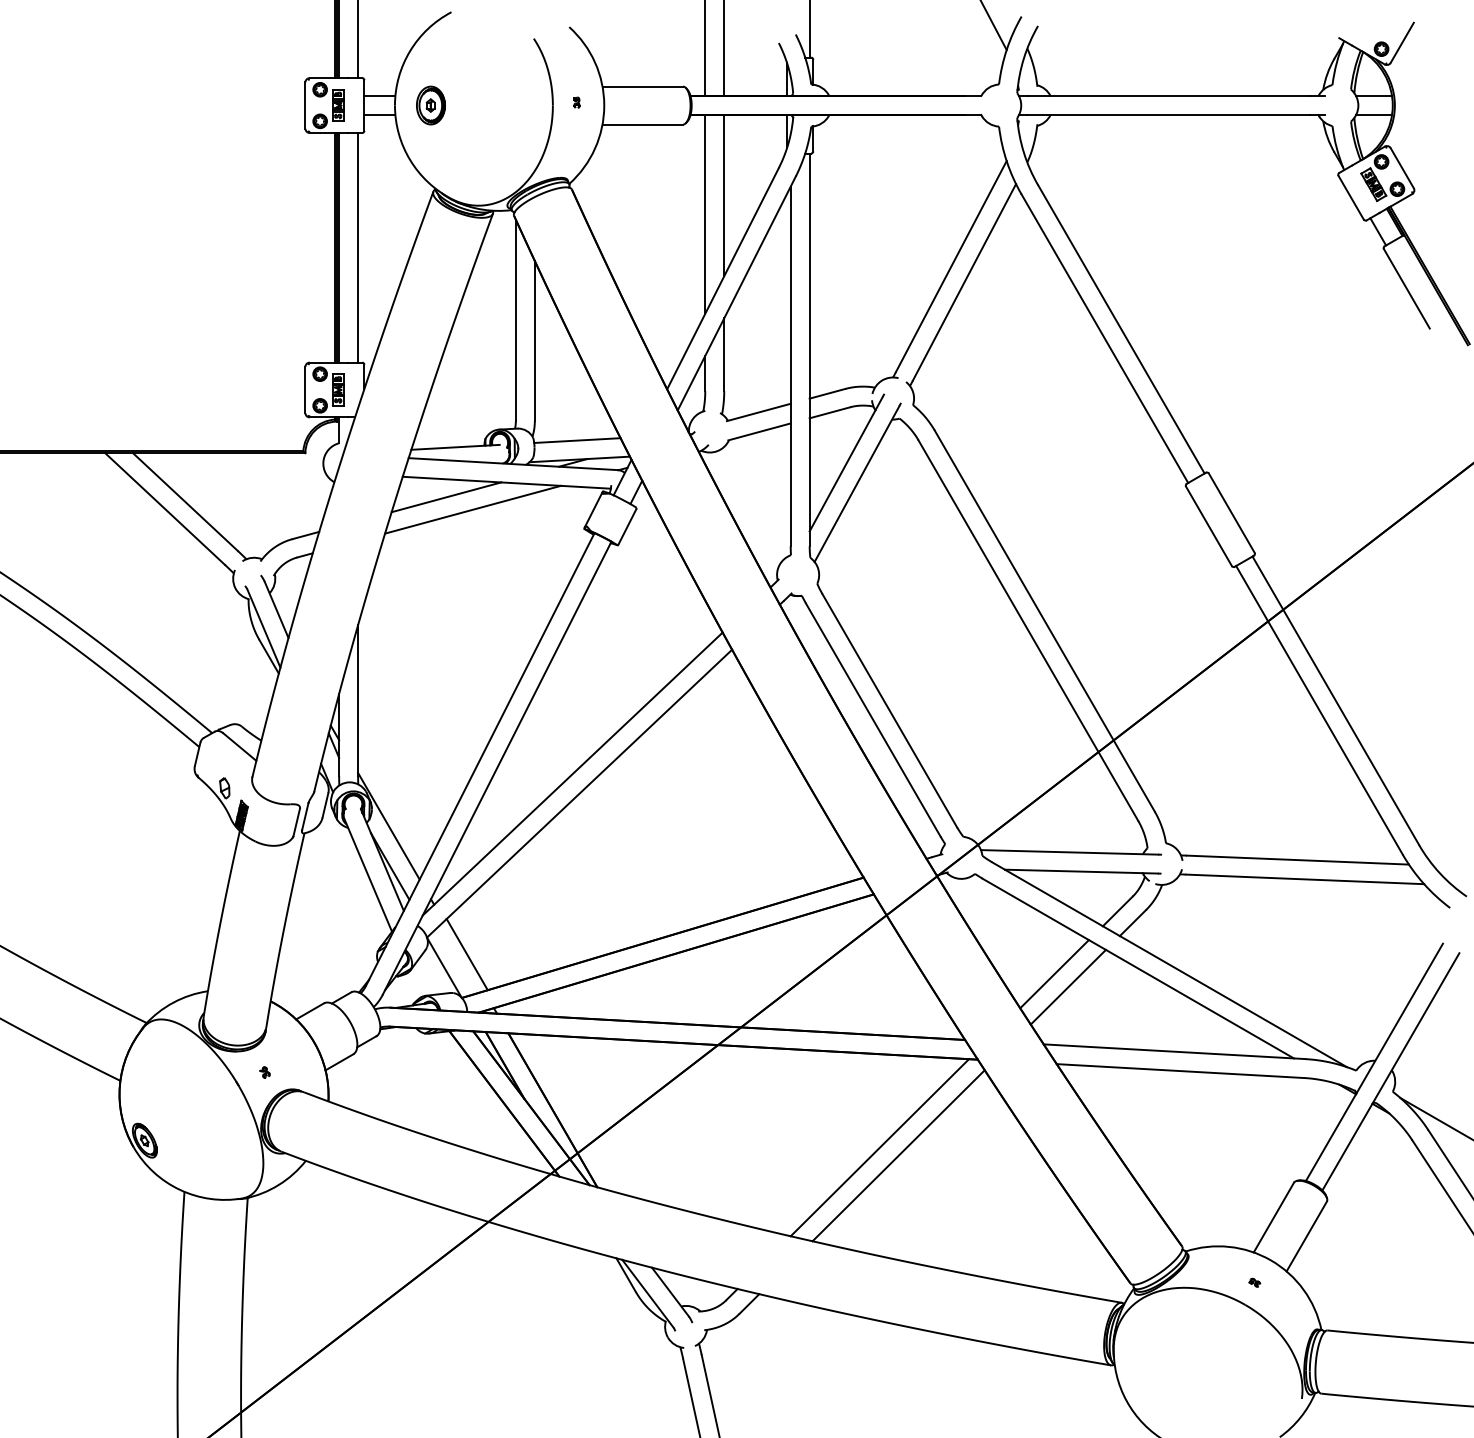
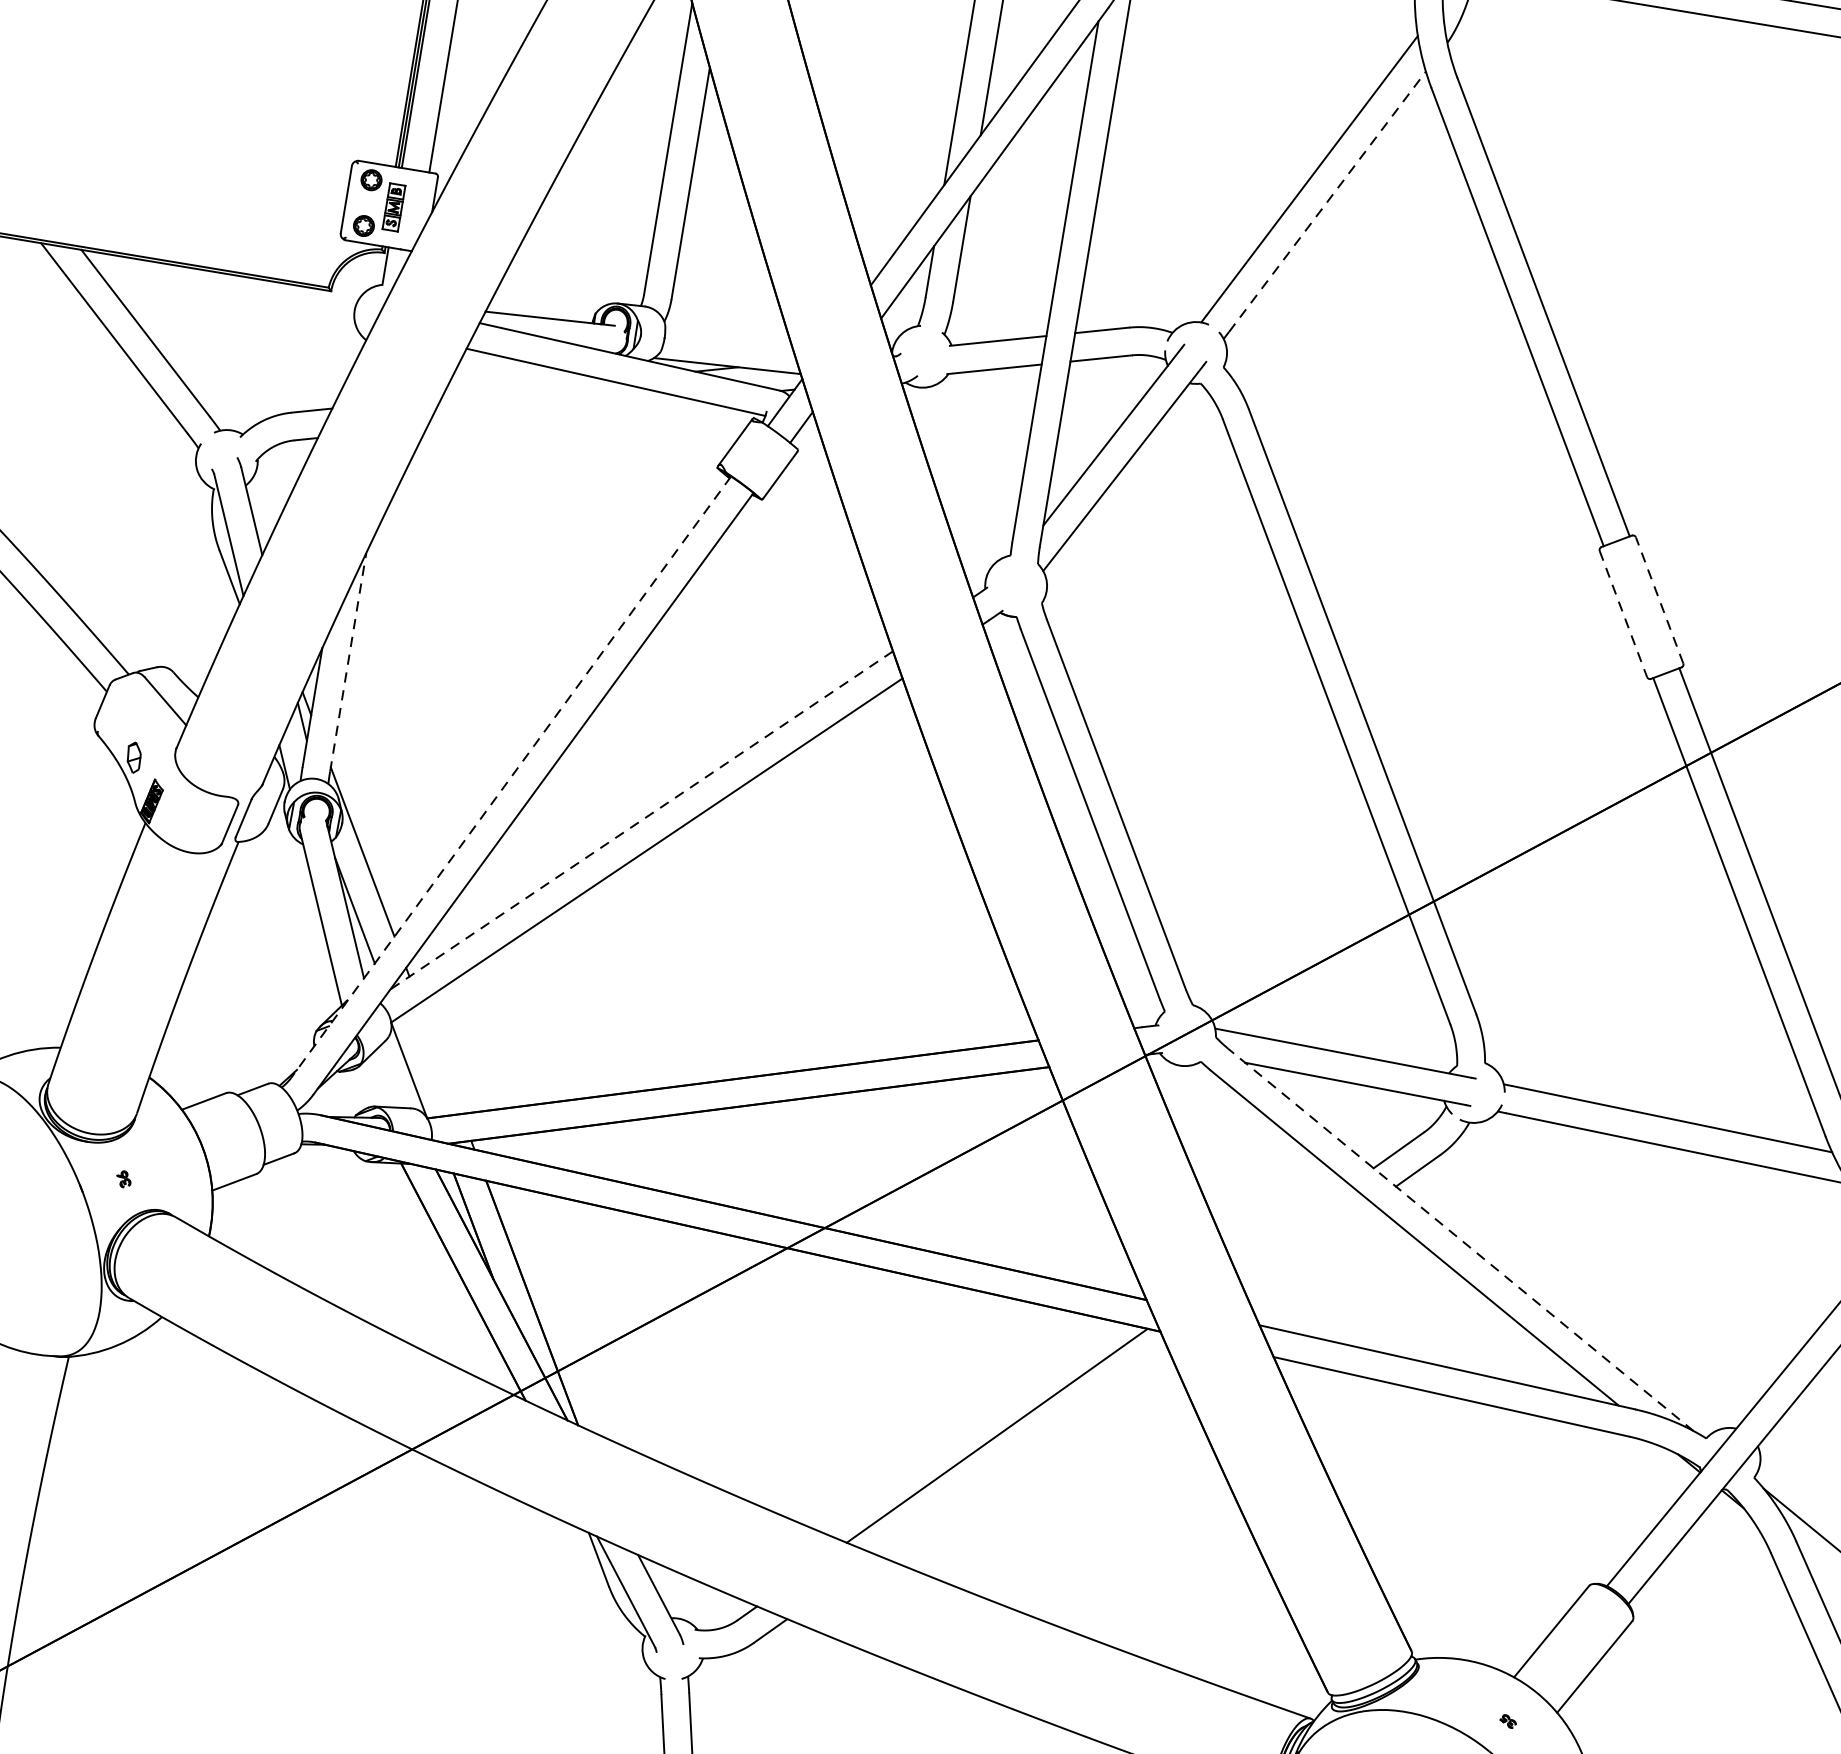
line: (964, 281) -> (1327, 200), solid -> dashed
line: (577, 440) -> (728, 338), removed
line: (446, 497) -> (525, 389), removed
line: (472, 509) -> (559, 412), removed
line: (1231, 513) -> (1659, 600), solid -> dashed
line: (1208, 526) -> (1622, 614), solid -> dashed
line: (358, 700) -> (348, 662), solid -> dashed
line: (480, 759) -> (511, 777), solid -> dashed
line: (572, 774) -> (641, 821), solid -> dashed
line: (466, 954) -> (444, 1056), removed
line: (1169, 964) -> (1461, 1239), solid -> dashed
line: (1054, 974) -> (1291, 1226), removed
line: (1067, 986) -> (1307, 1247), removed
line: (898, 1155) -> (1022, 1451), removed

